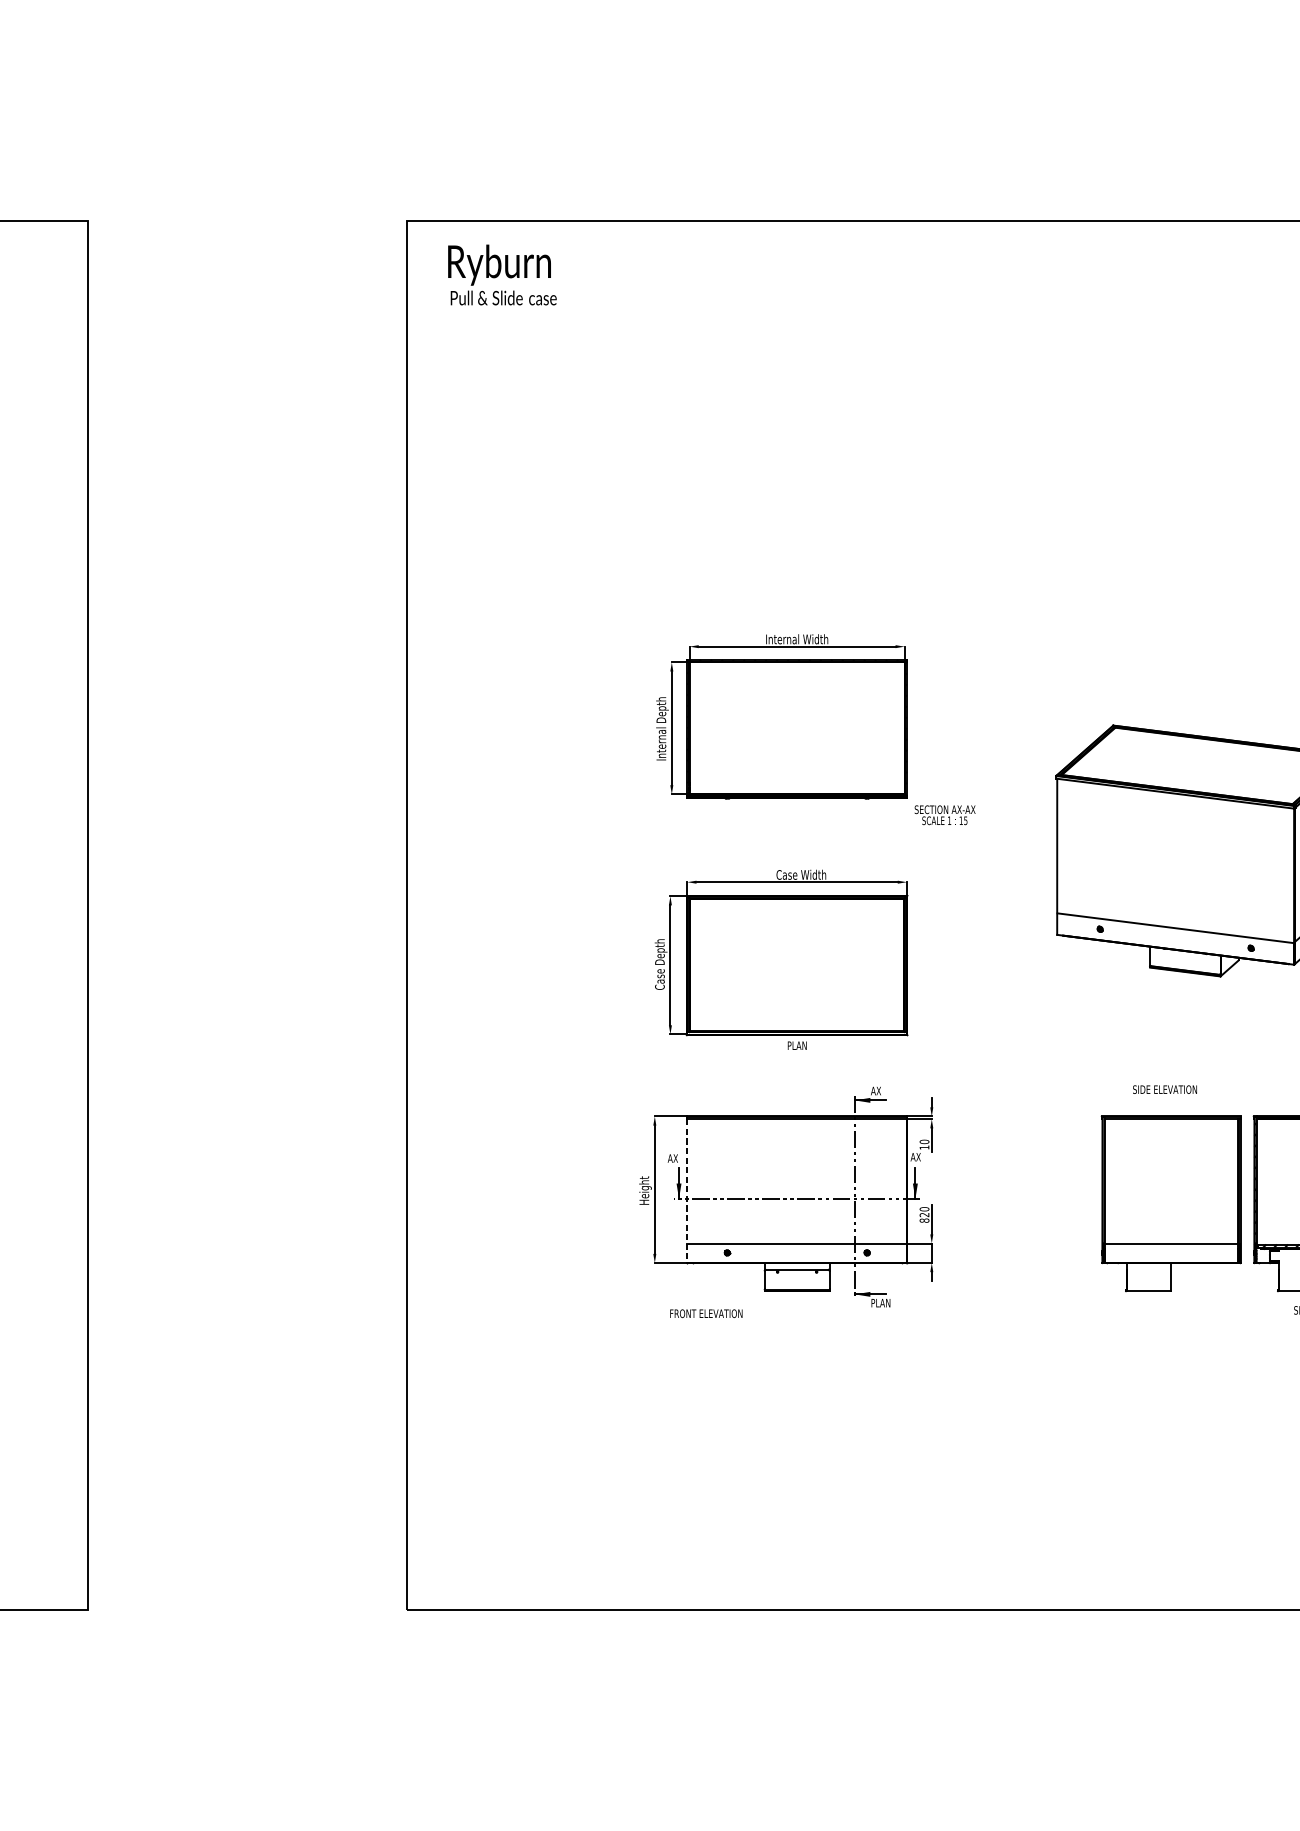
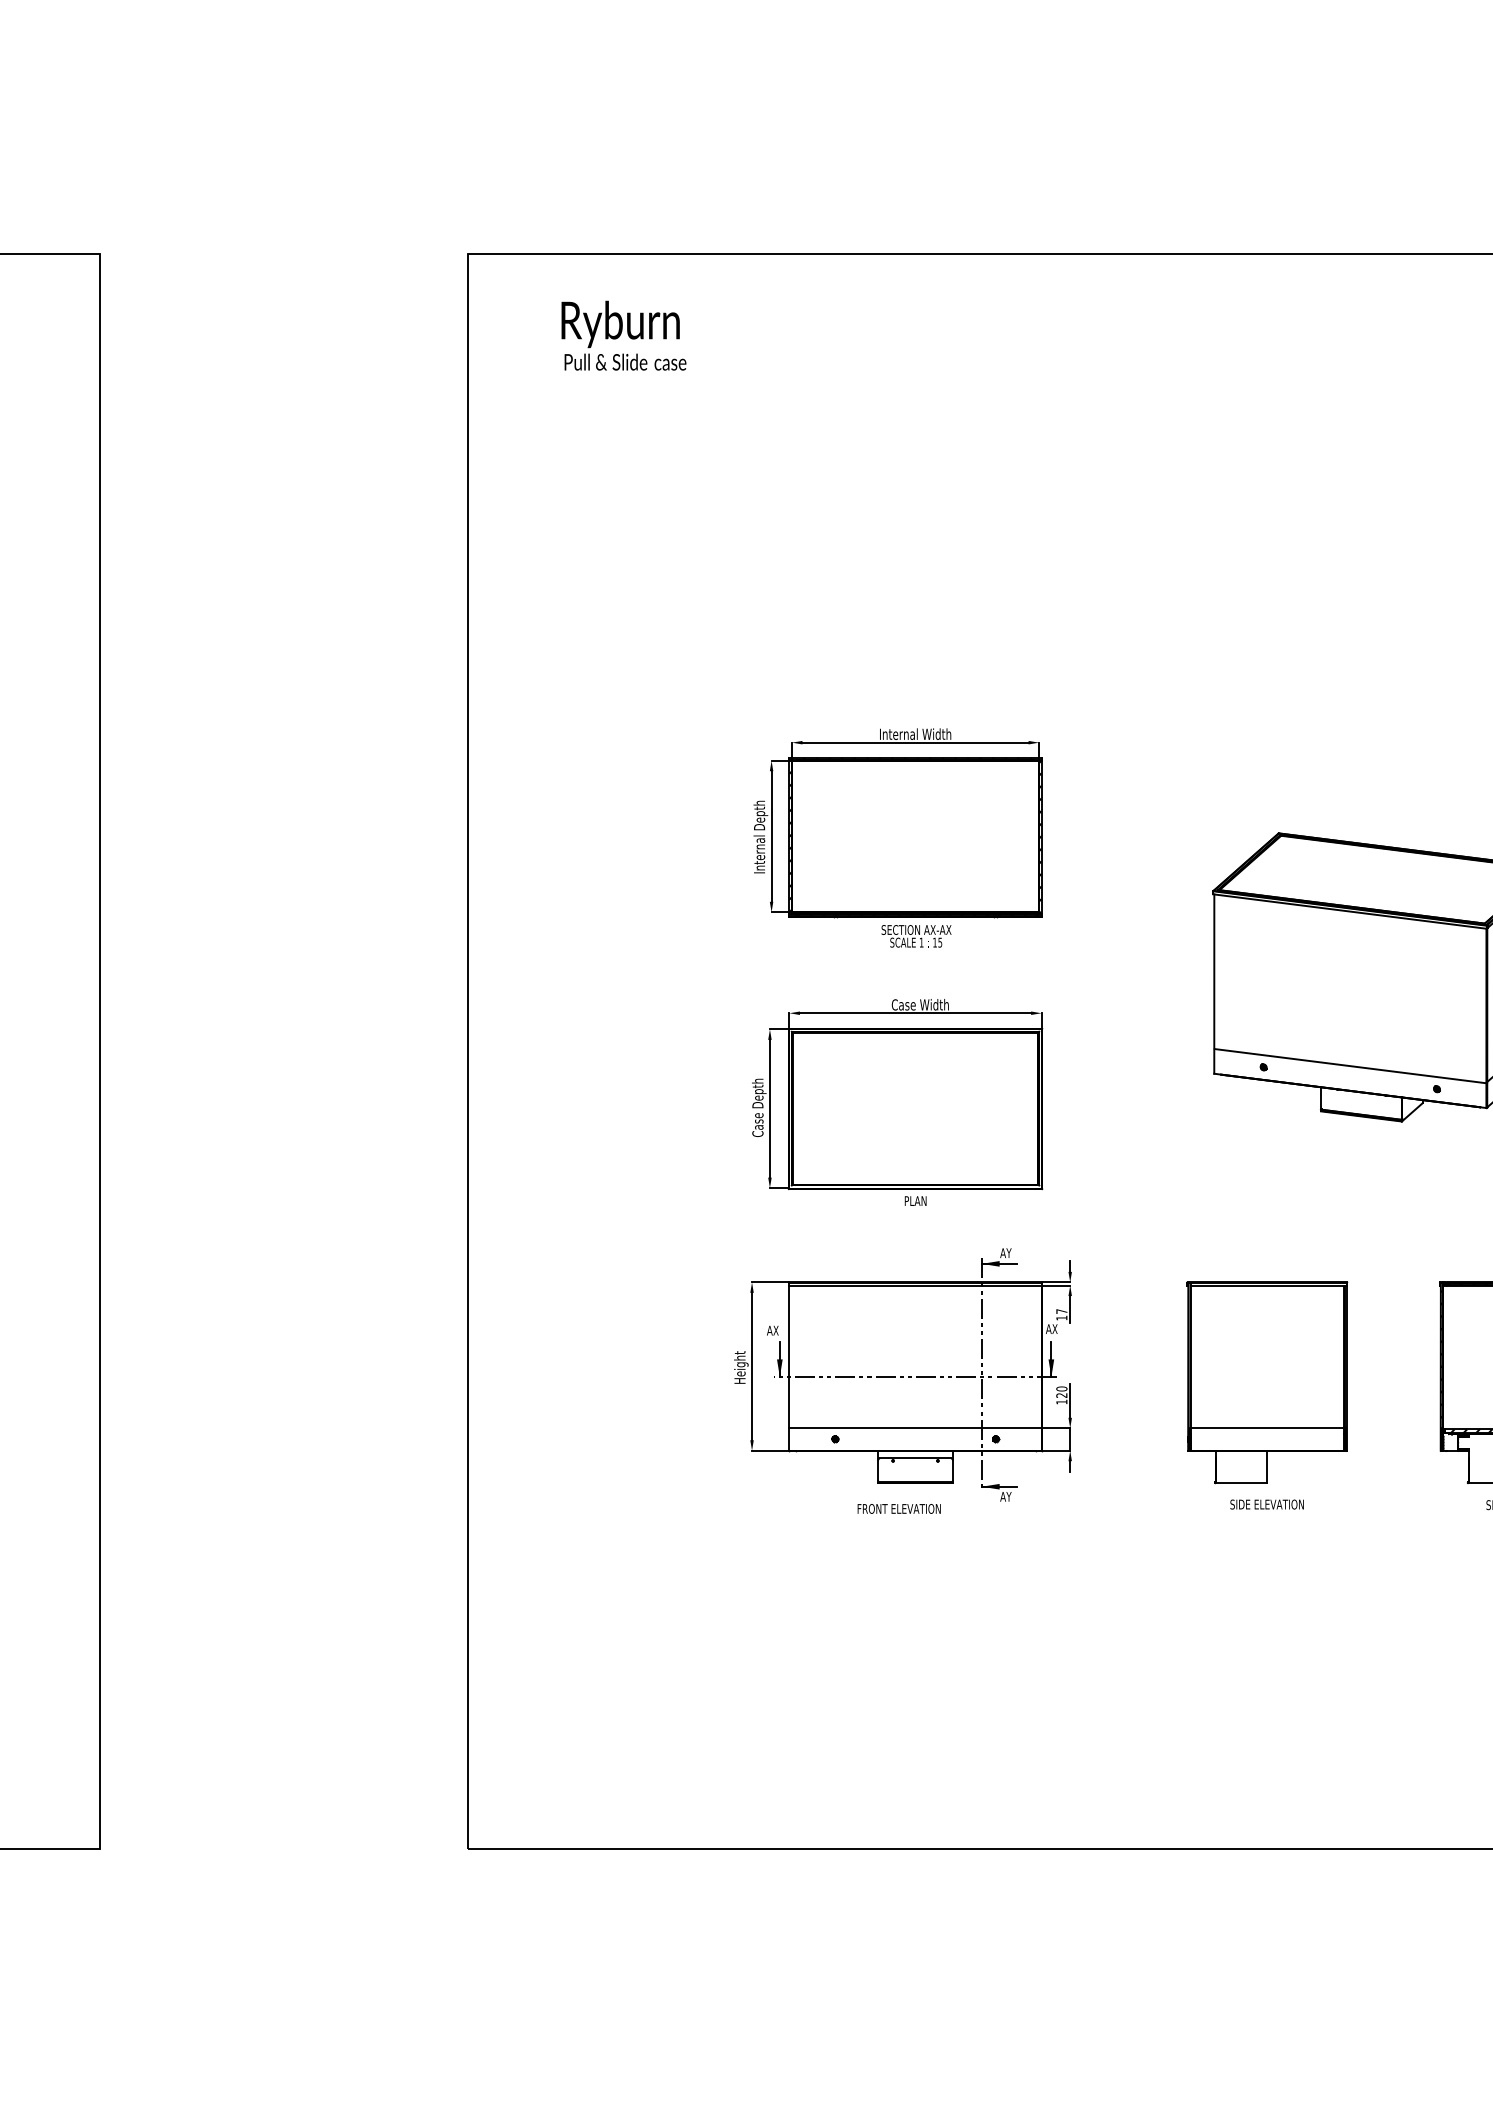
text: (502, 274) -> (623, 335), moved
text: (945, 815) -> (916, 936), moved
text: (1164, 1089) -> (1266, 1504), moved
text: (878, 1090) -> (1008, 1252), AX -> AY
text: (924, 1141) -> (1061, 1311), 10 -> 17
line: (687, 1191) -> (789, 1368), dashed -> solid
part: (1171, 1203) -> (1267, 1382), moved
text: (924, 1220) -> (1061, 1401), 820 -> 120
text: (880, 1302) -> (1011, 1496), PLAN -> AY
text: (705, 1313) -> (898, 1508), moved

